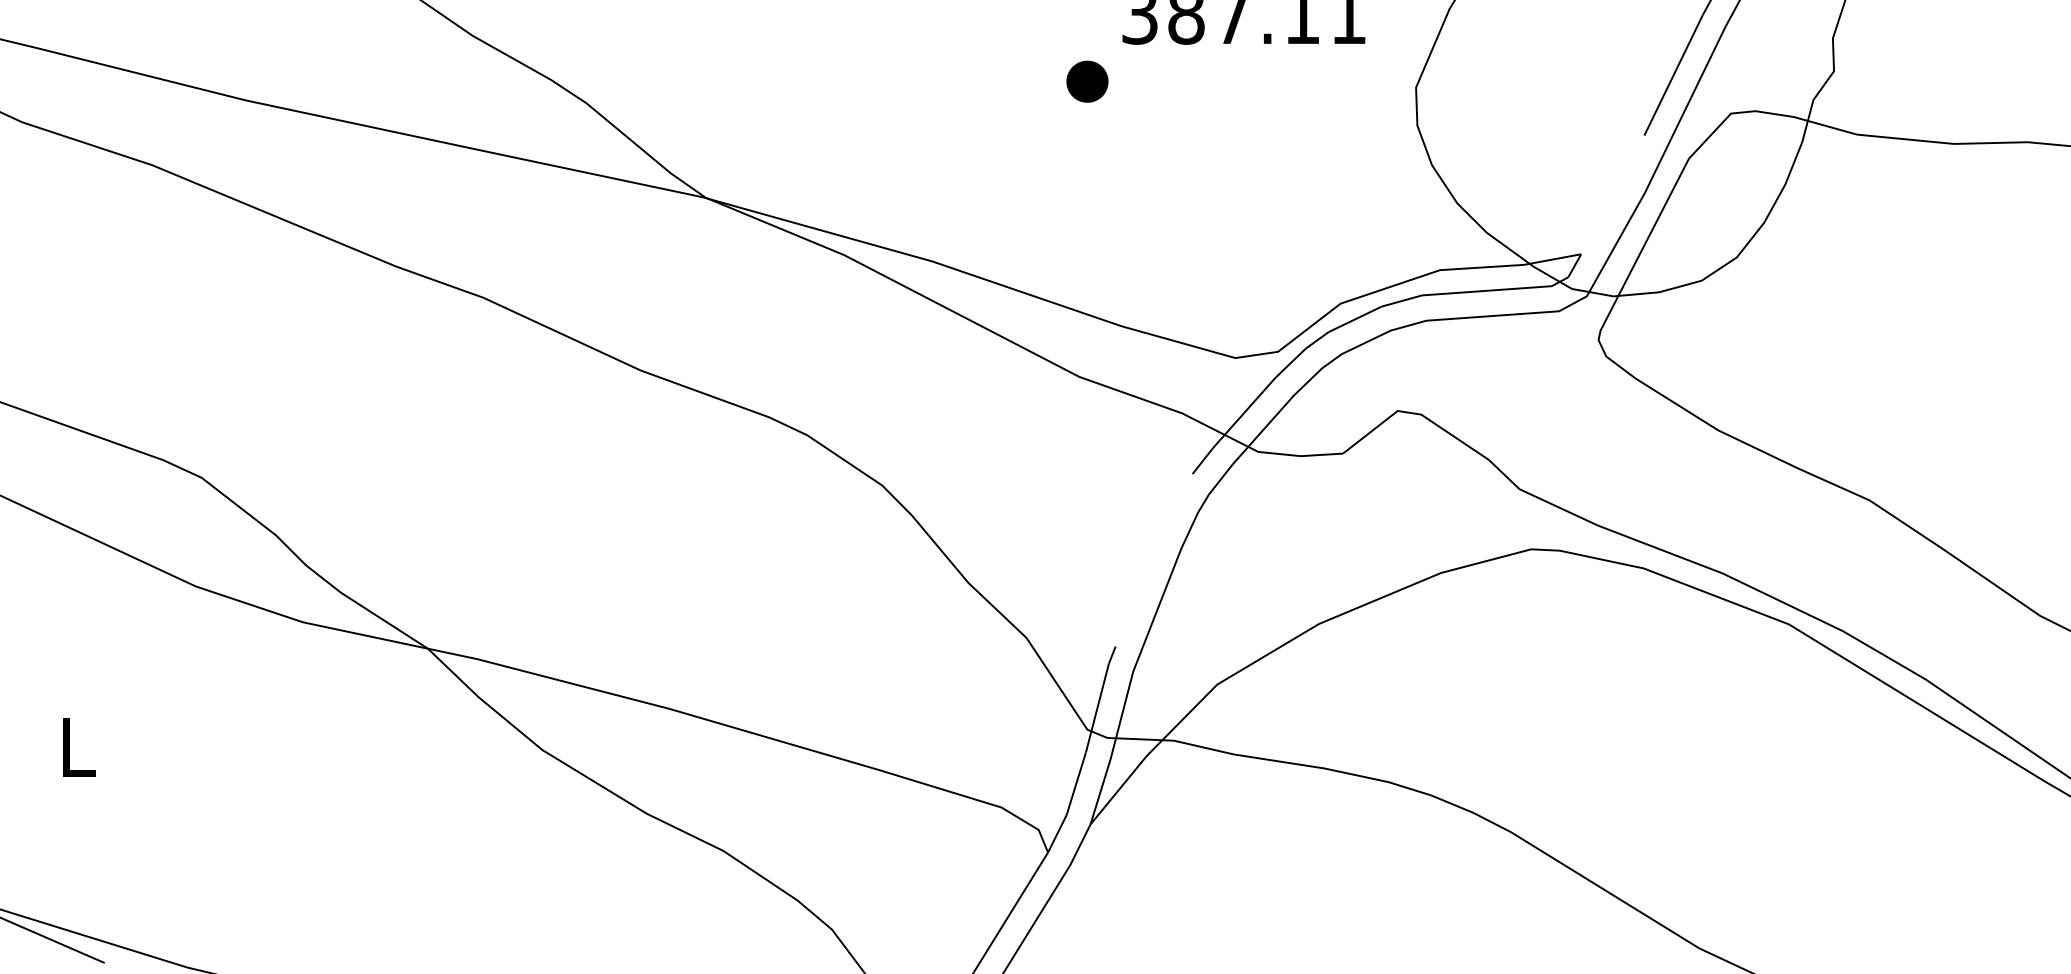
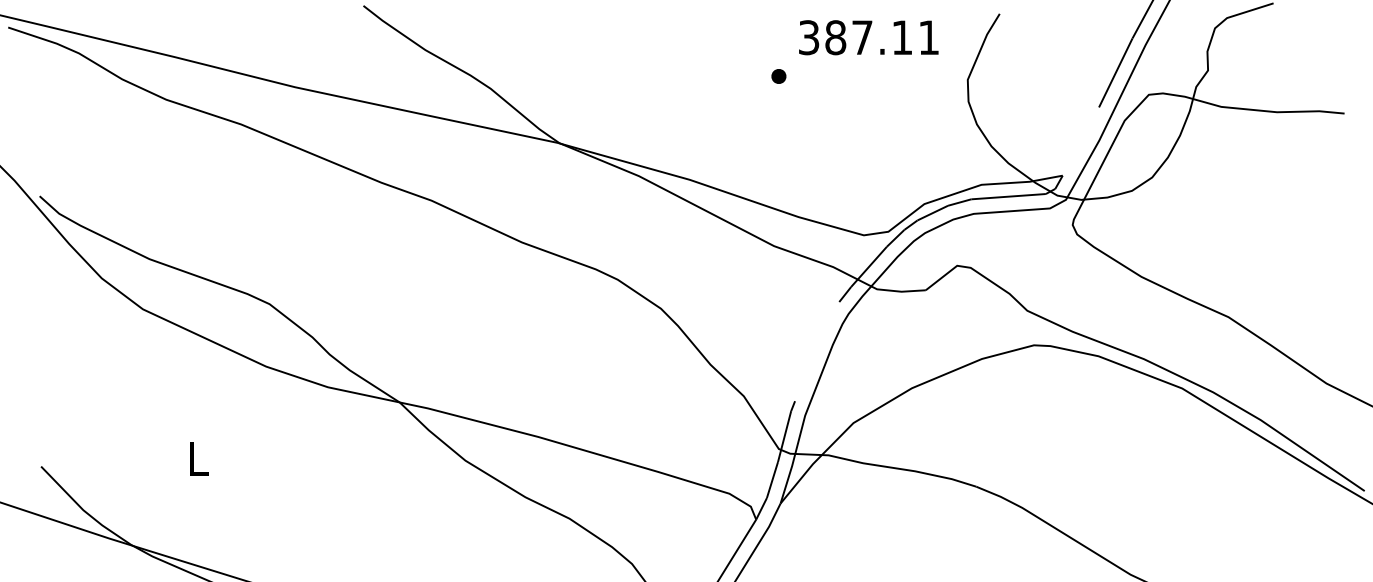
part: (1086, 81) -> (778, 76), size x0.62

